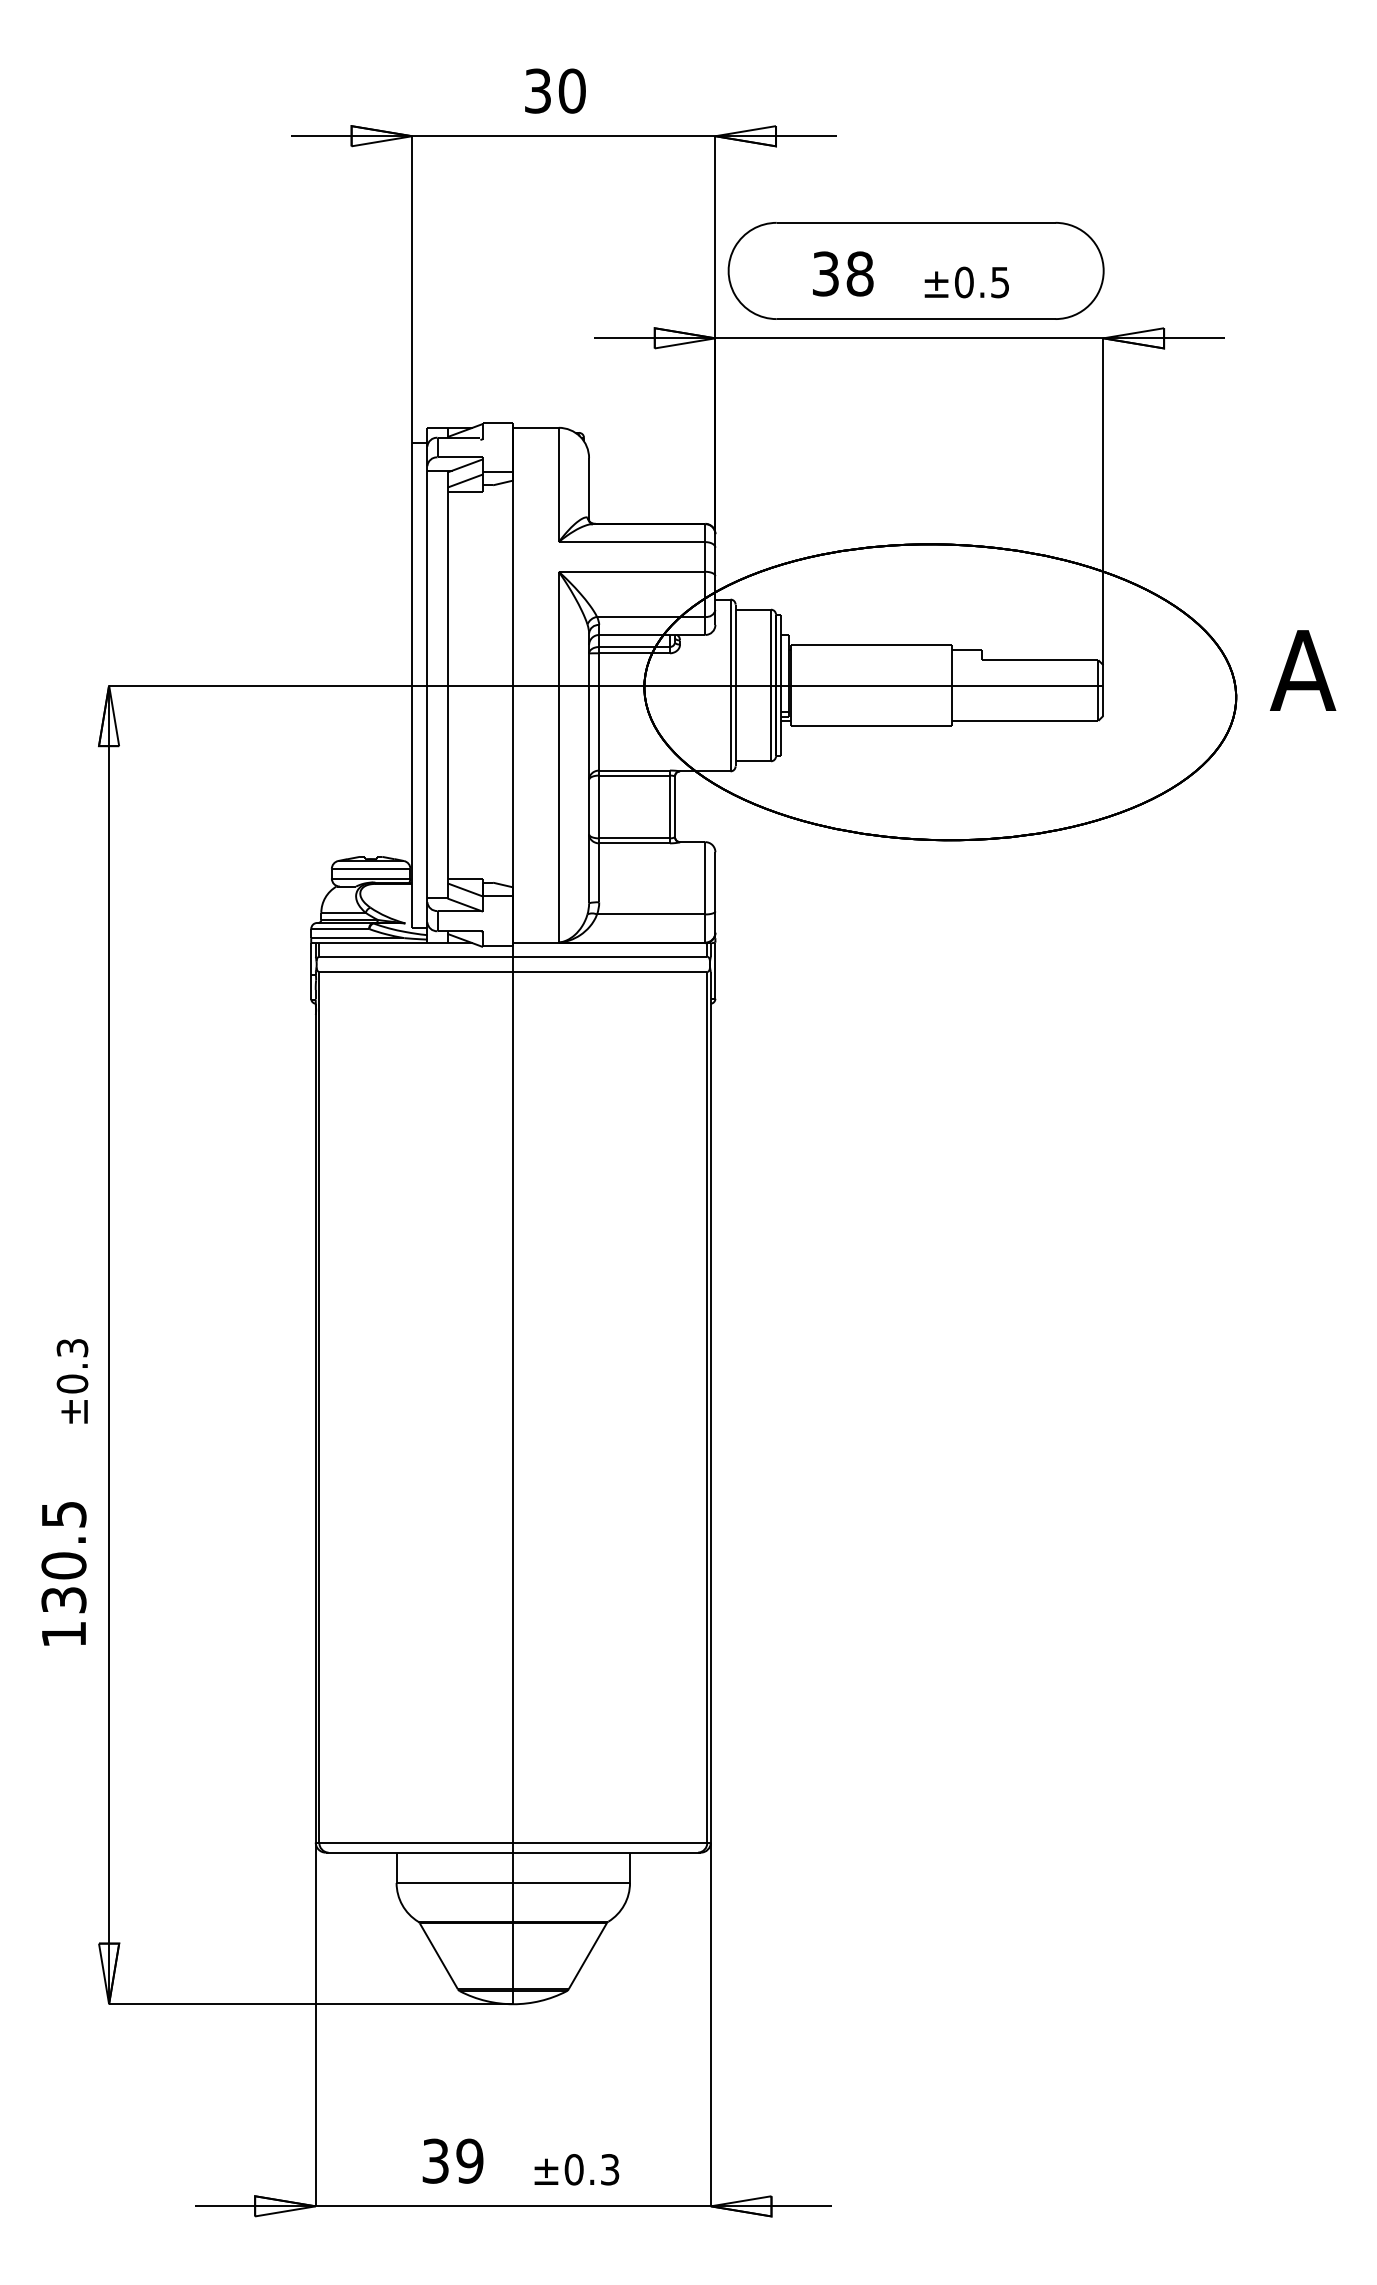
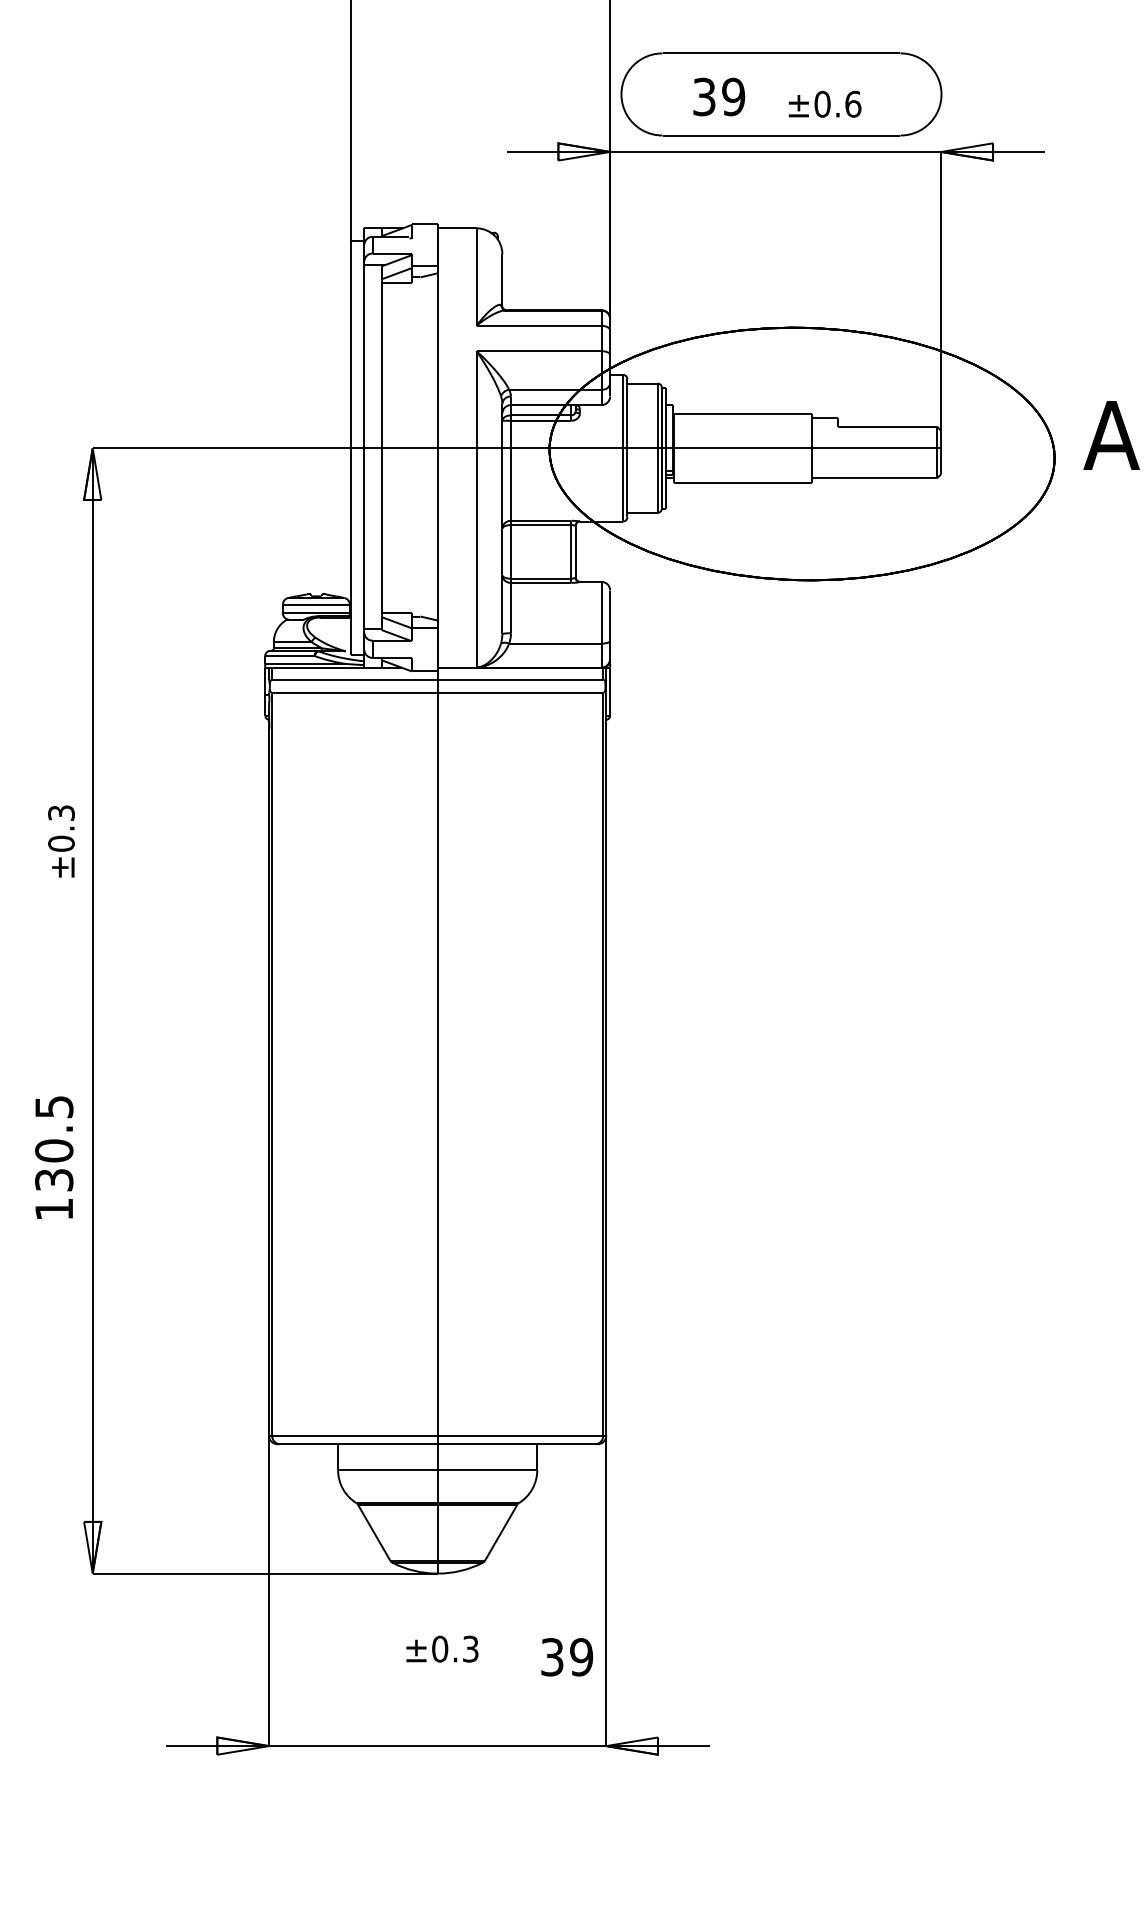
text: (859, 273) -> (733, 96), 38 -> 39
text: (1000, 282) -> (853, 104), ±0.5 -> ±0.6
text: (72, 1381) -> (61, 841), moved
text: (63, 1573) -> (53, 1157), moved
text: (452, 2160) -> (566, 1656), moved
text: (576, 2169) -> (442, 1648), moved

